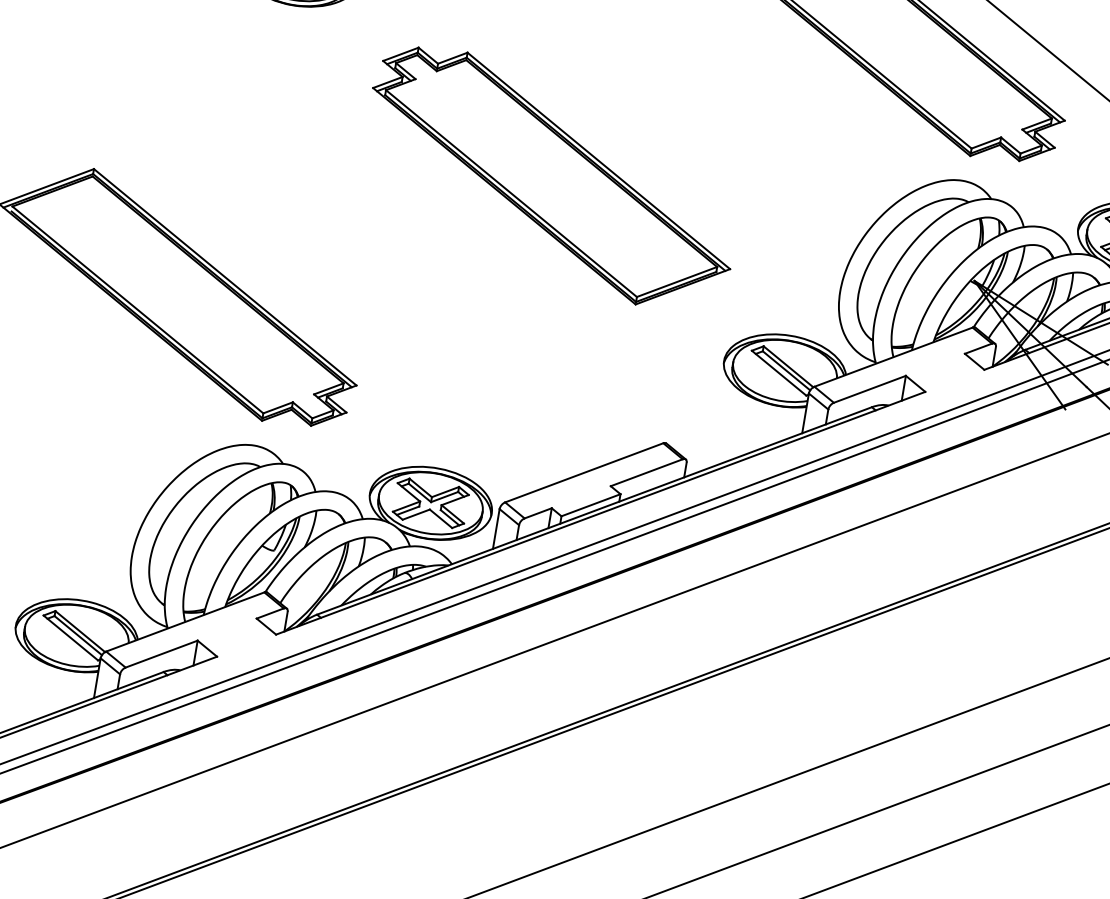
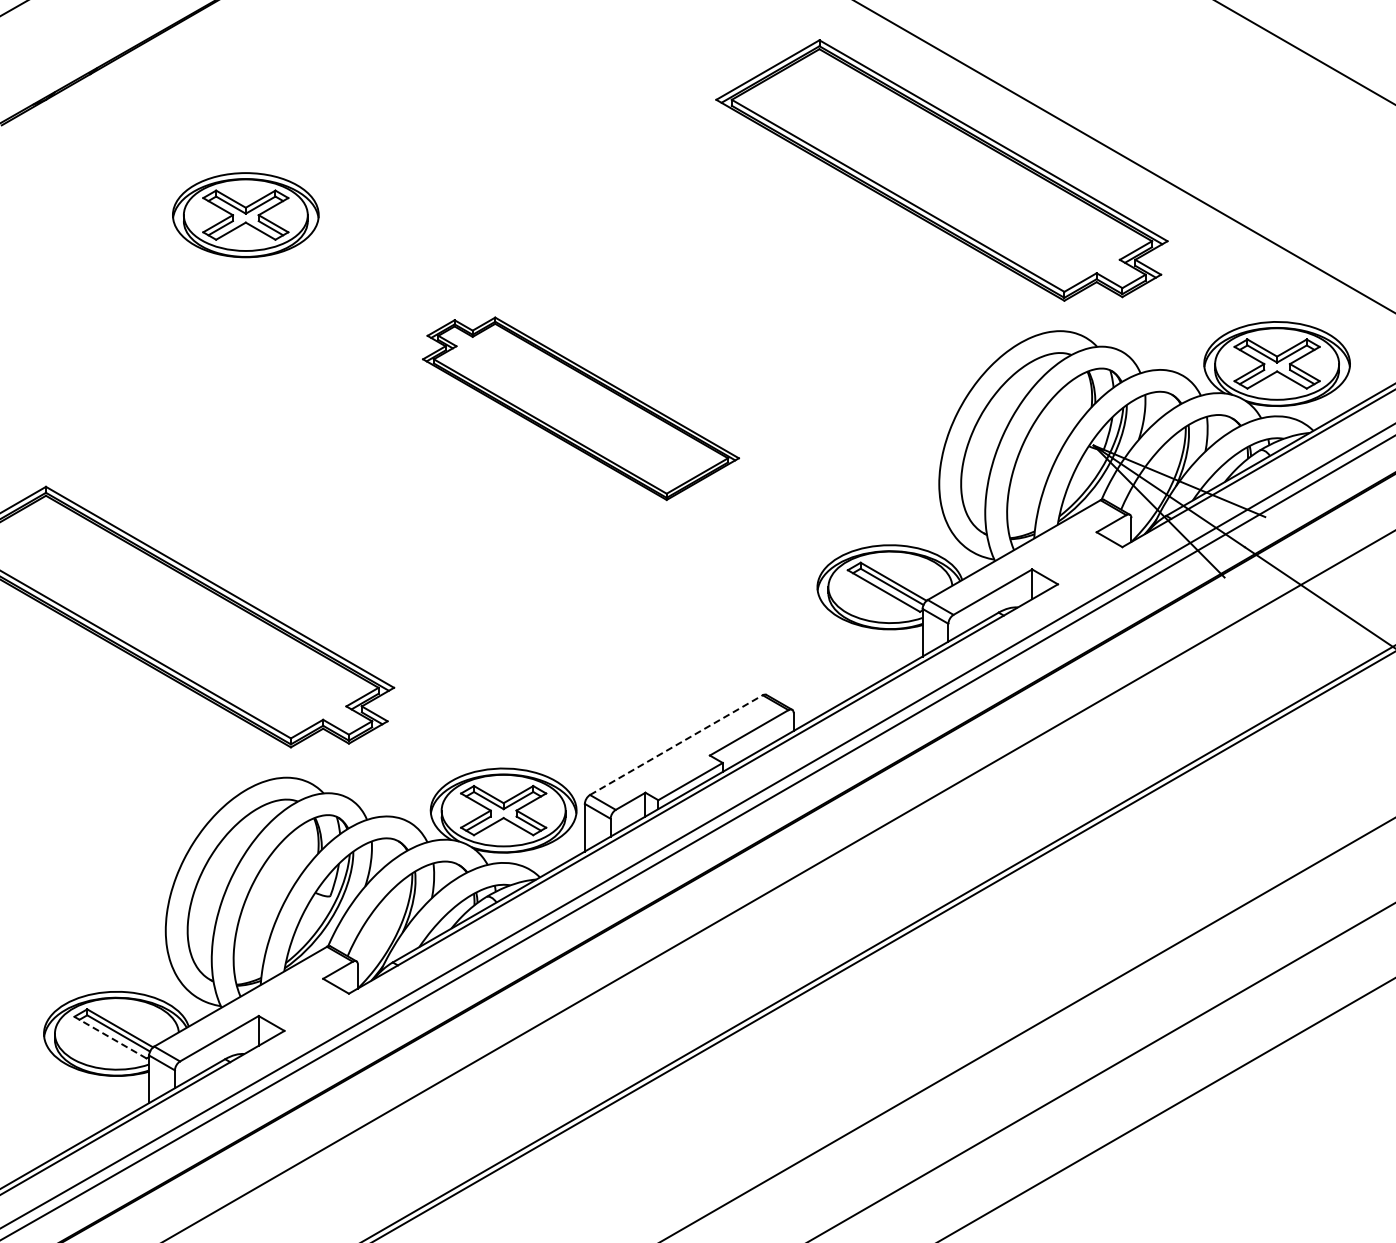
part: (551, 178) -> (580, 408), size x0.7
line: (584, 473) -> (676, 745), solid -> dashed
line: (70, 637) -> (110, 1037), solid -> dashed

